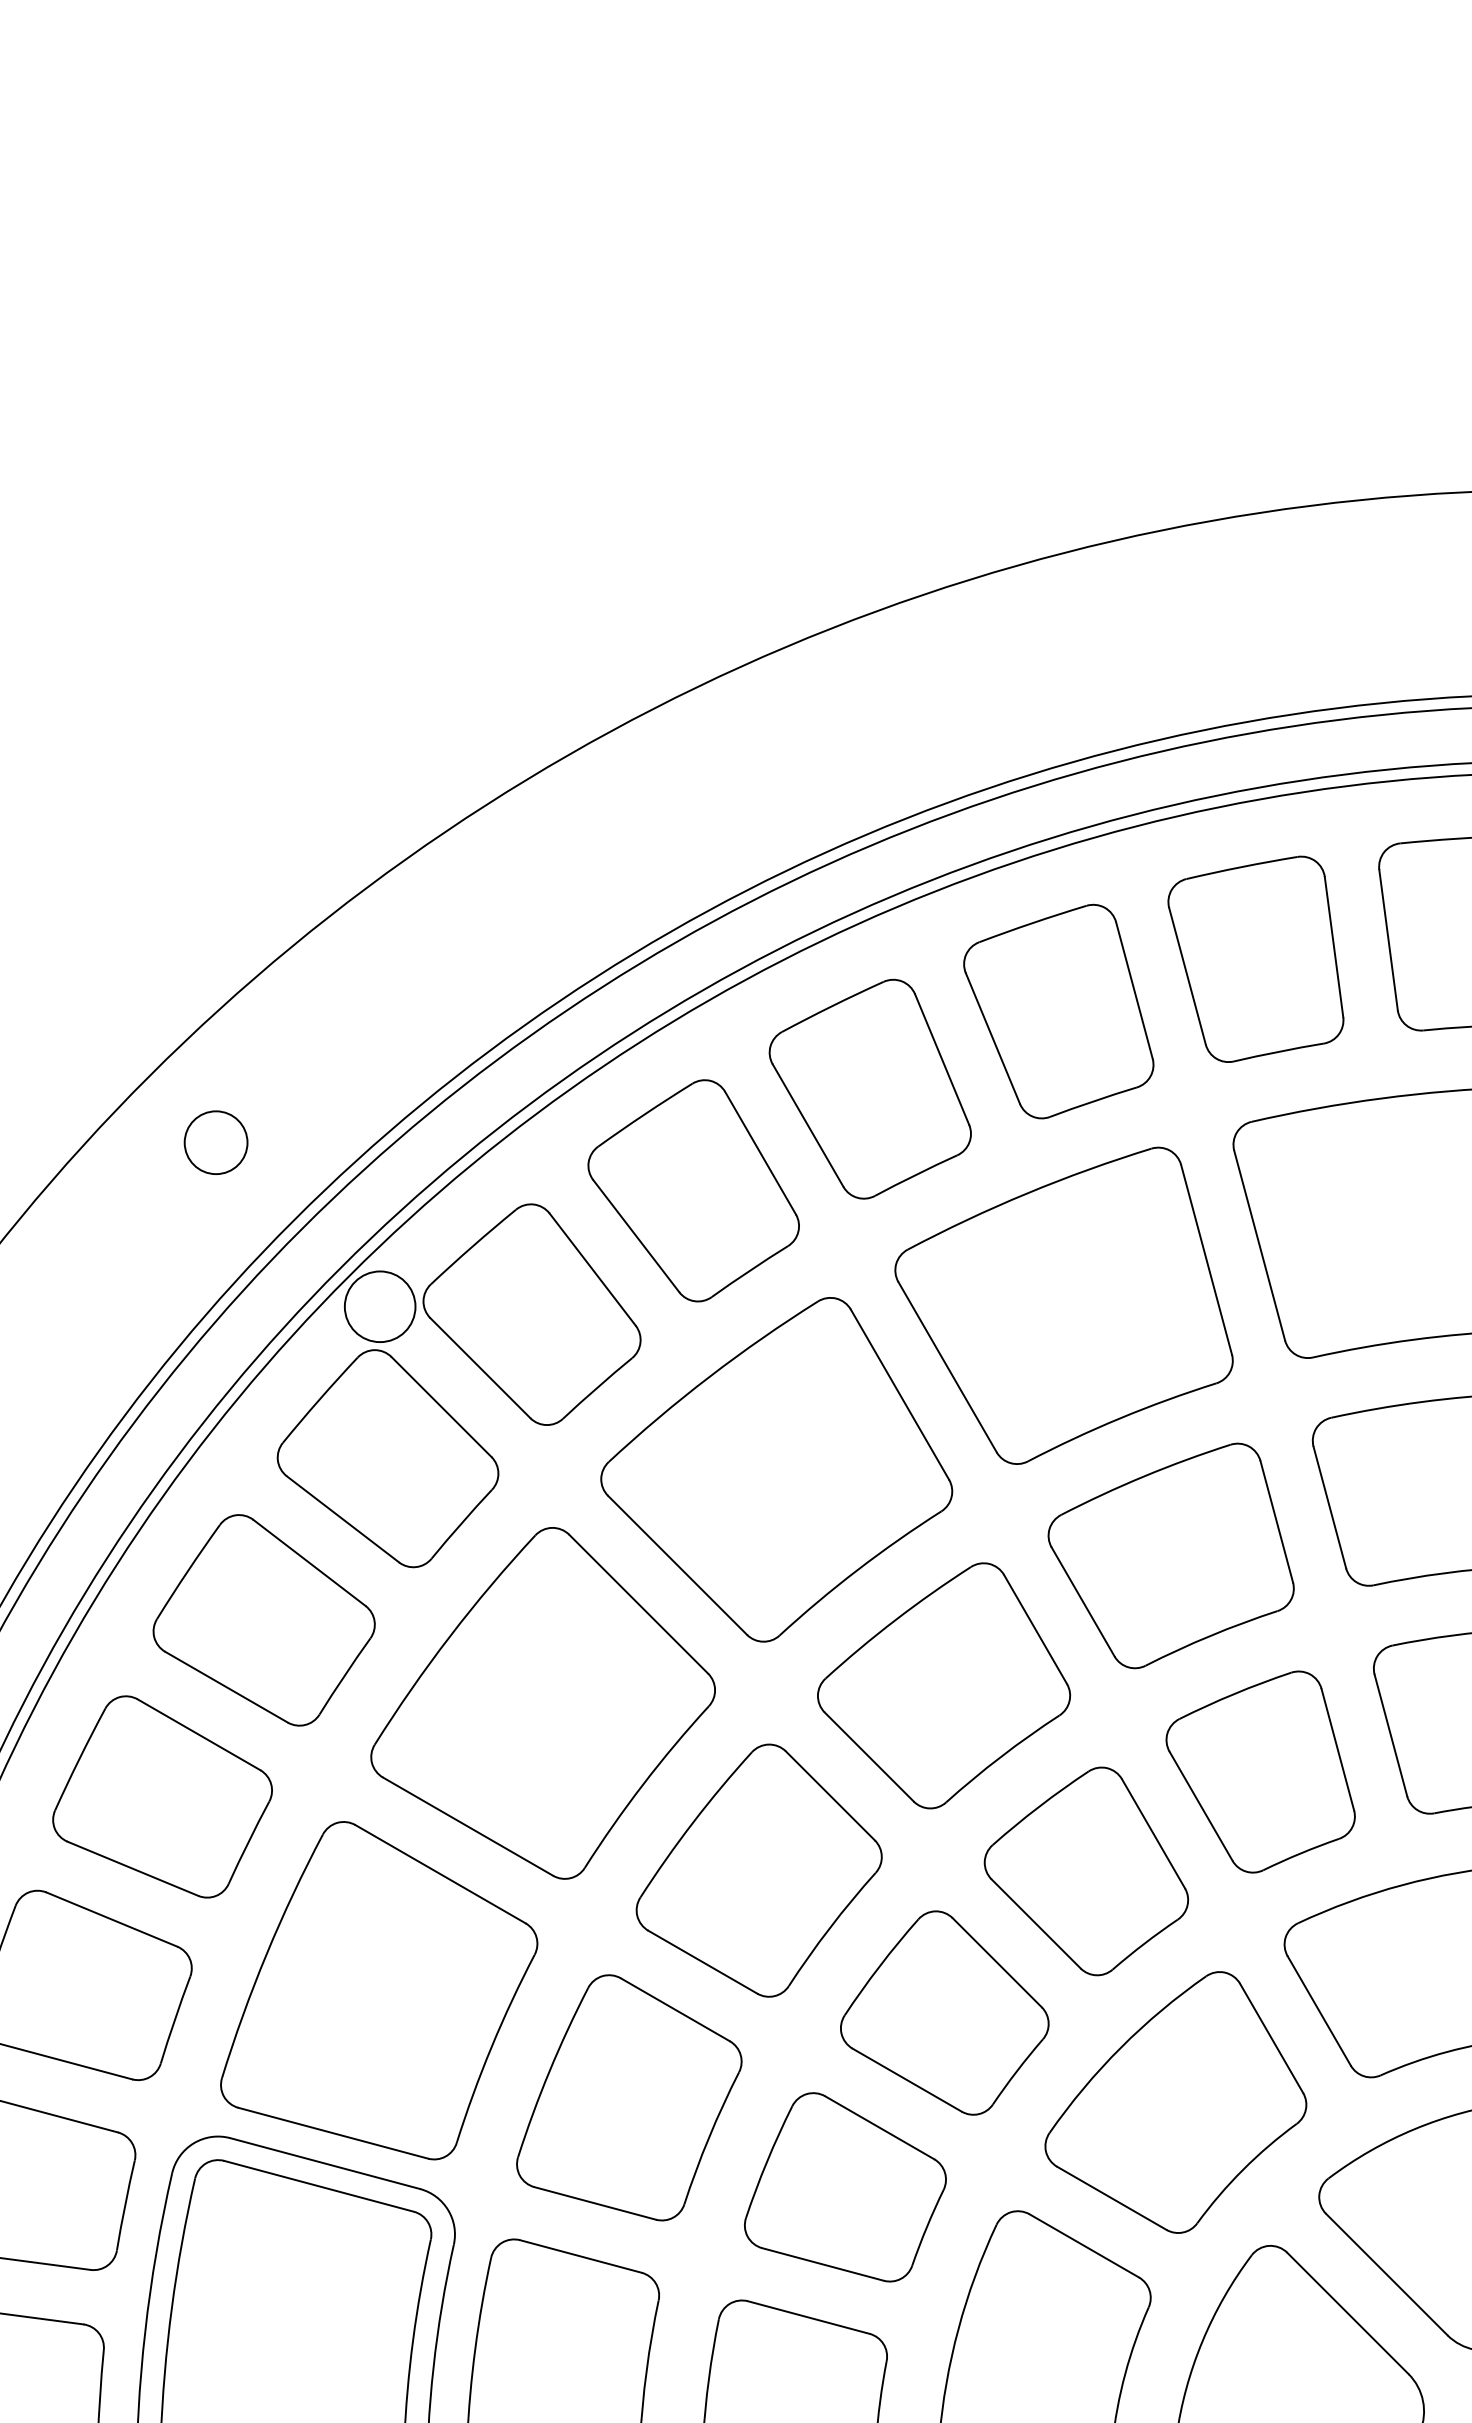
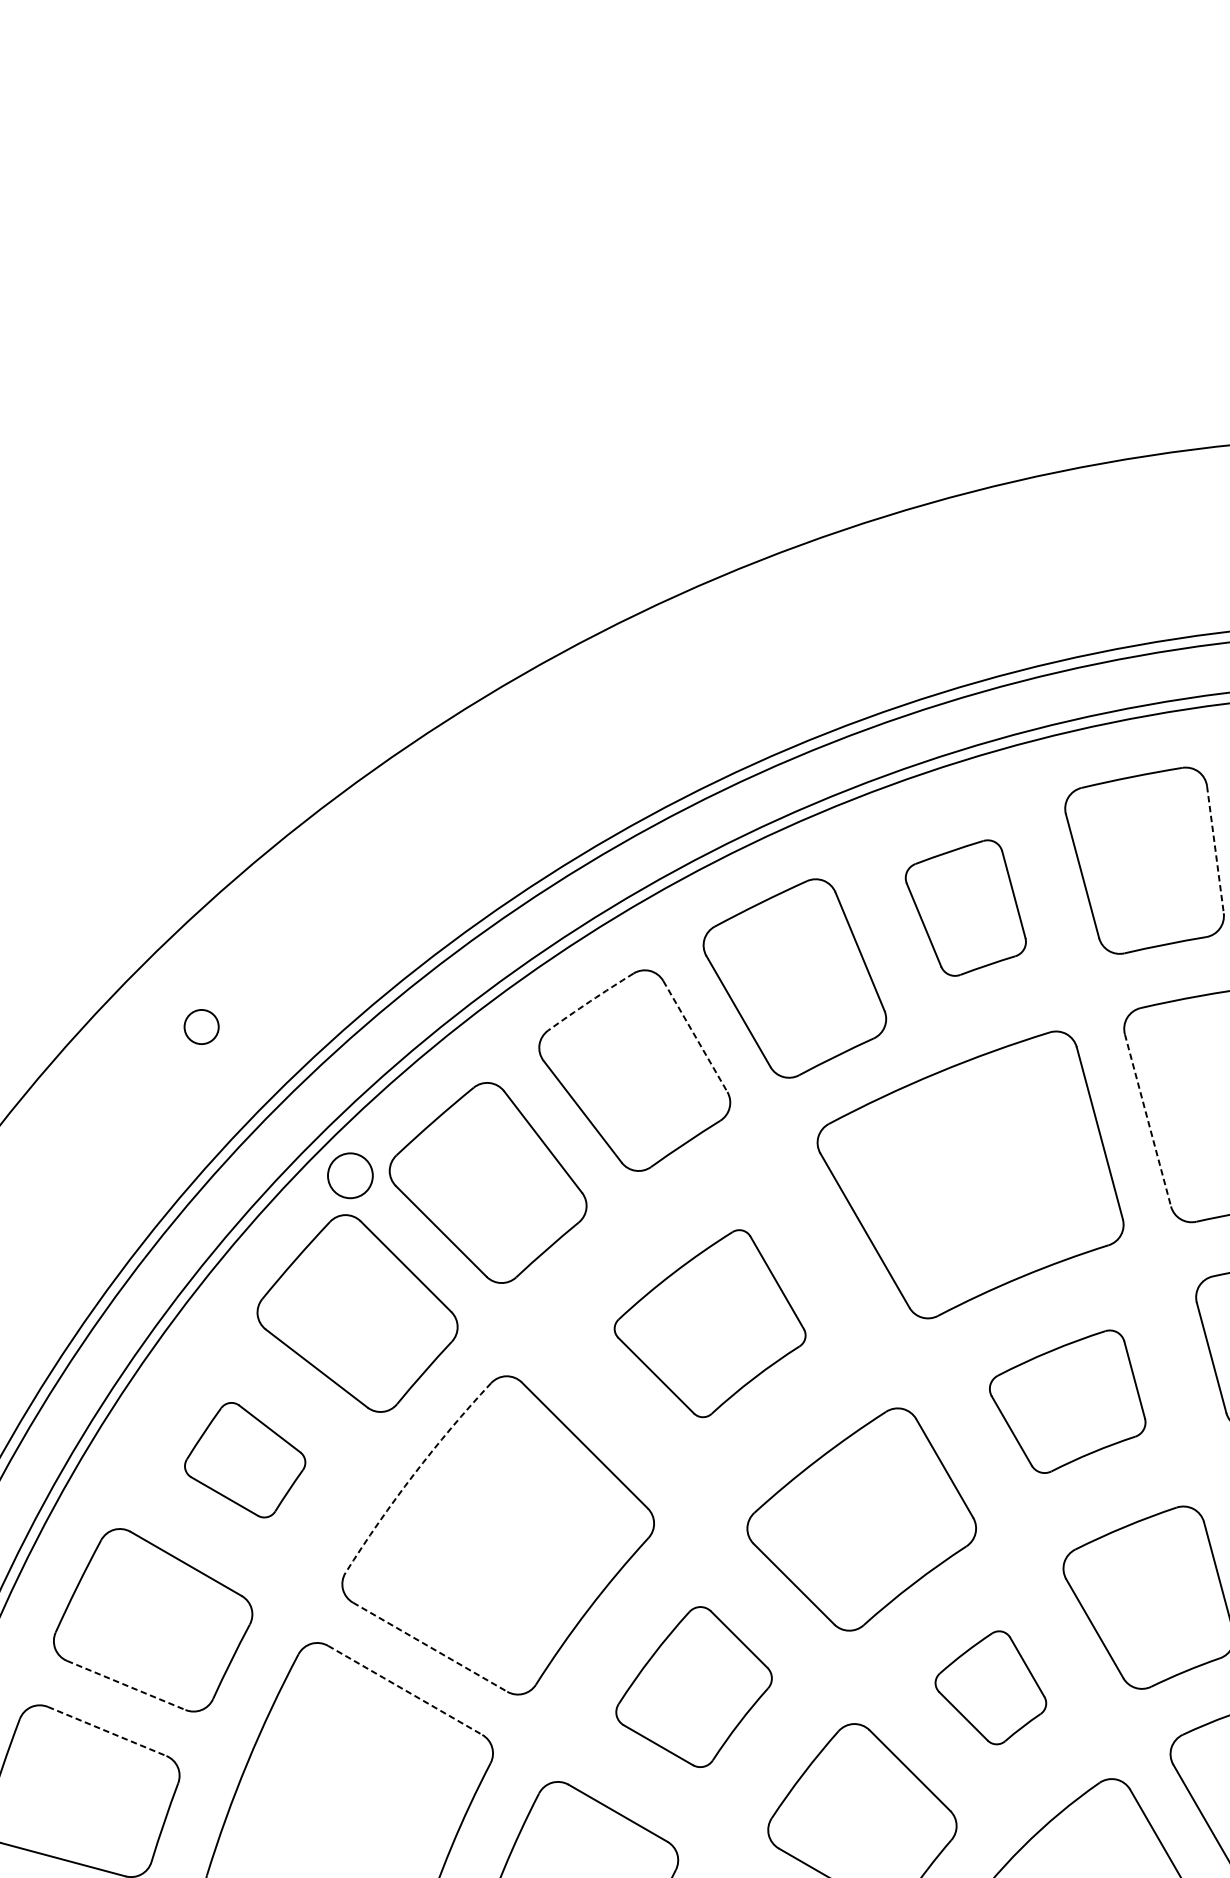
line: (1334, 947) -> (1215, 849), solid -> dashed
part: (1058, 1011) -> (965, 908), size x0.7
arc: (644, 1114) -> (590, 1001), solid -> dashed
circle: (215, 1142) -> (201, 1026), size x0.6
line: (760, 1153) -> (695, 1036), solid -> dashed
line: (1259, 1246) -> (1147, 1121), solid -> dashed
circle: (379, 1306) -> (349, 1175), size x0.7
part: (776, 1469) -> (709, 1323), size x0.6
part: (1170, 1555) -> (1067, 1401), size x0.7
part: (263, 1620) -> (244, 1460), size x0.6
arc: (450, 1636) -> (414, 1474), solid -> dashed
line: (468, 1826) -> (430, 1647), solid -> dashed
line: (132, 1868) -> (125, 1685), solid -> dashed
part: (758, 1870) -> (693, 1686), size x0.7
part: (1086, 1871) -> (990, 1687), size x0.6
line: (441, 1874) -> (406, 1690), solid -> dashed
line: (111, 1919) -> (106, 1731), solid -> dashed

